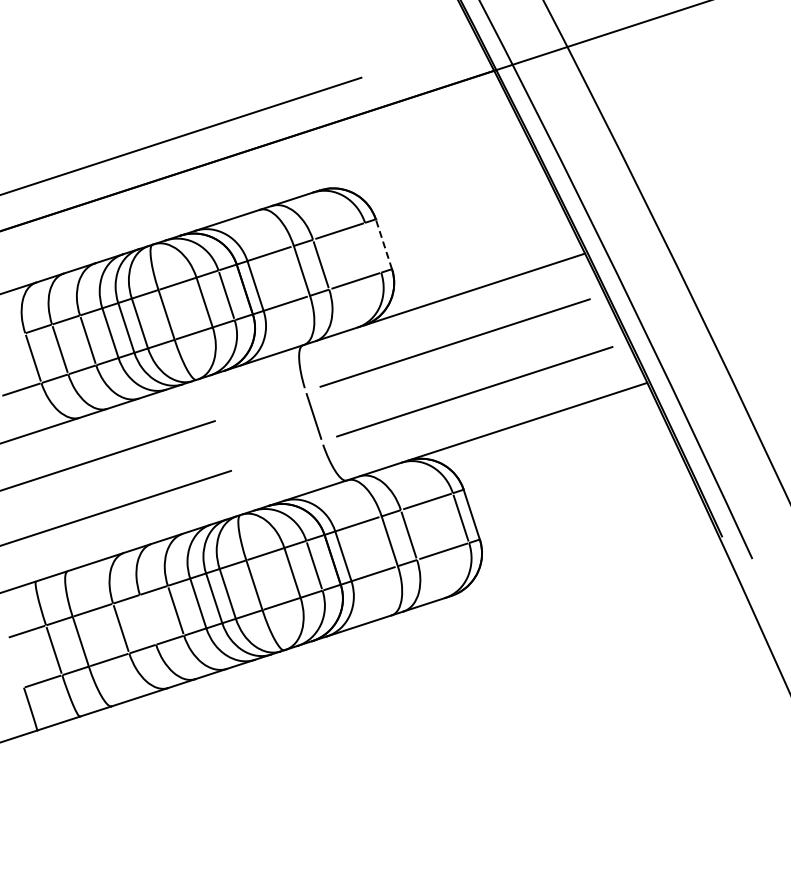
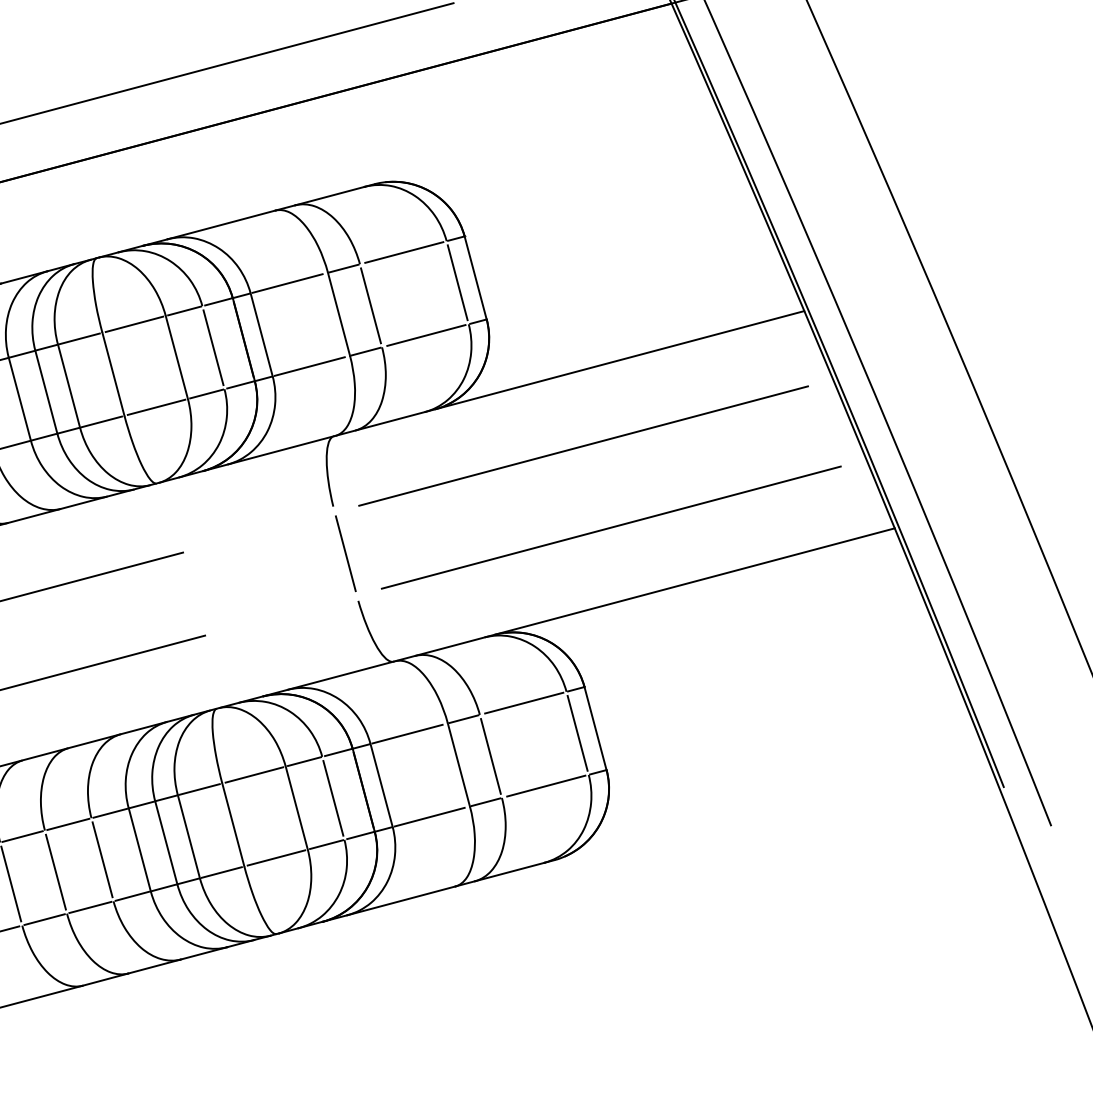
line: (383, 243) -> (475, 276), dashed -> solid
line: (372, 247) -> (456, 282), added
line: (147, 619) -> (55, 871), added

